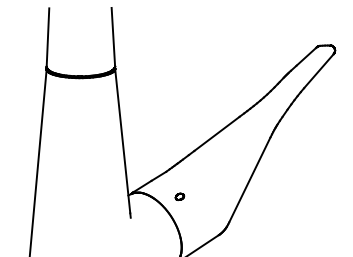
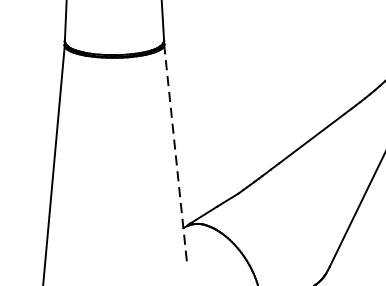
line: (122, 141) -> (174, 149), solid -> dashed
part: (179, 196) -> (257, 229), removed

